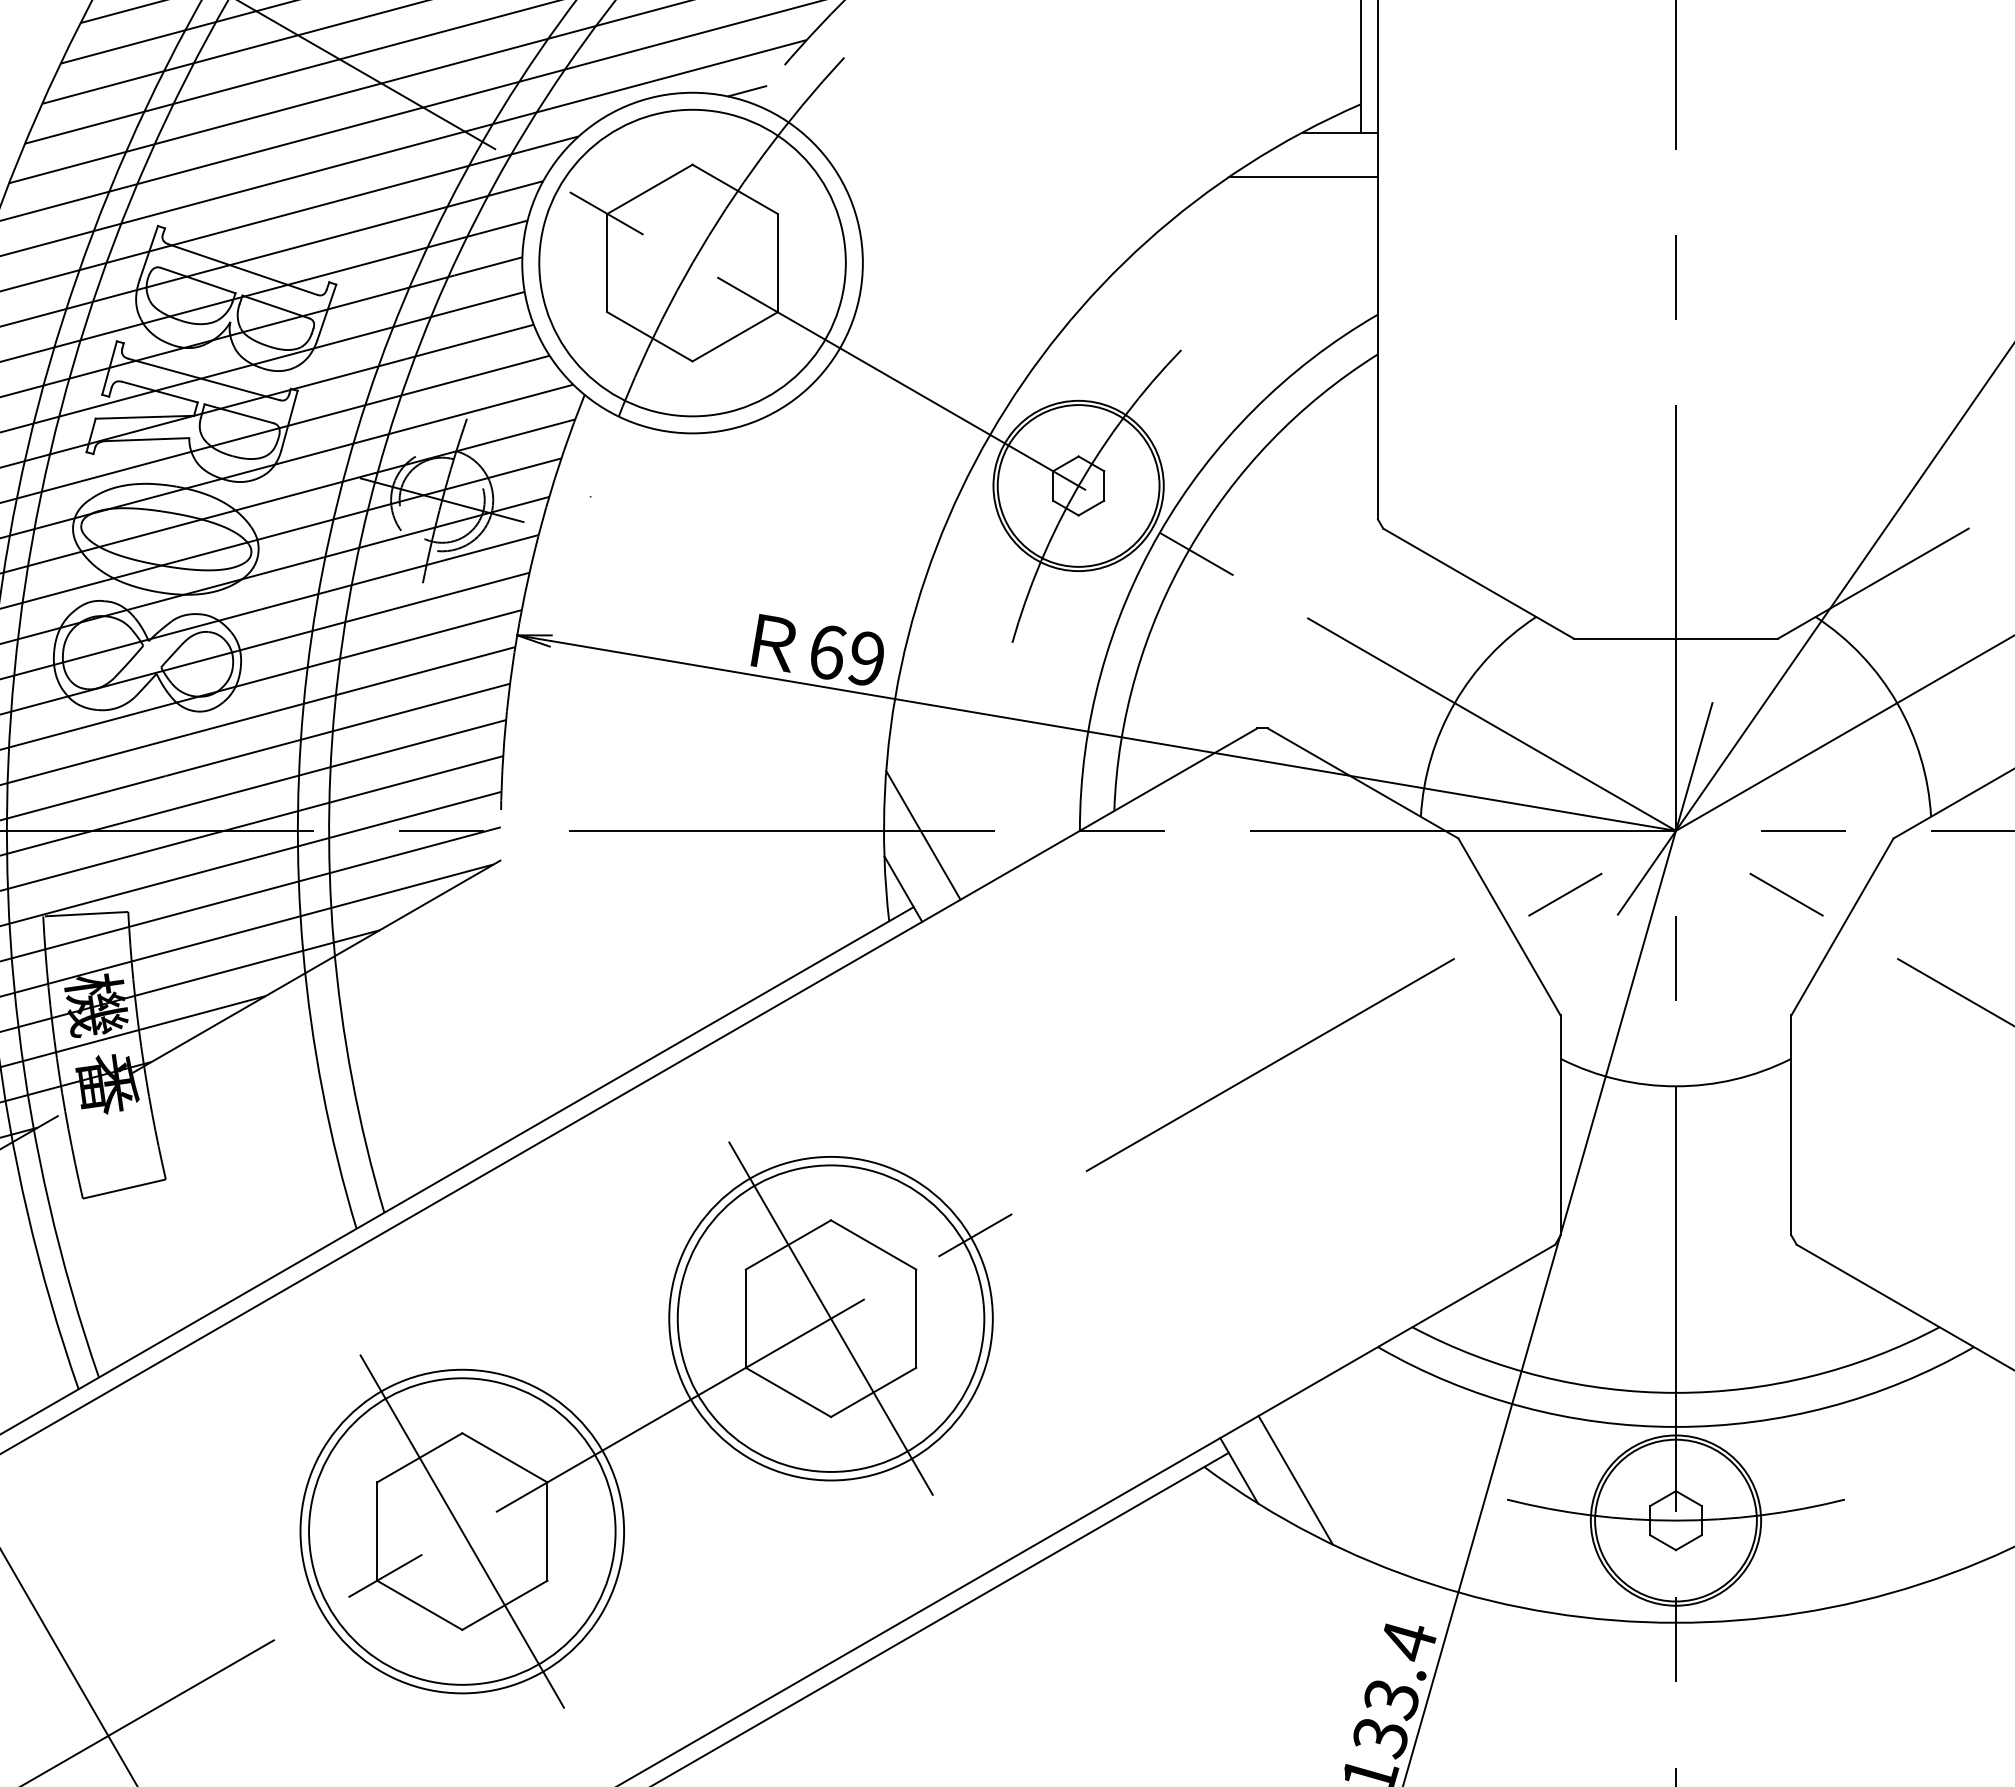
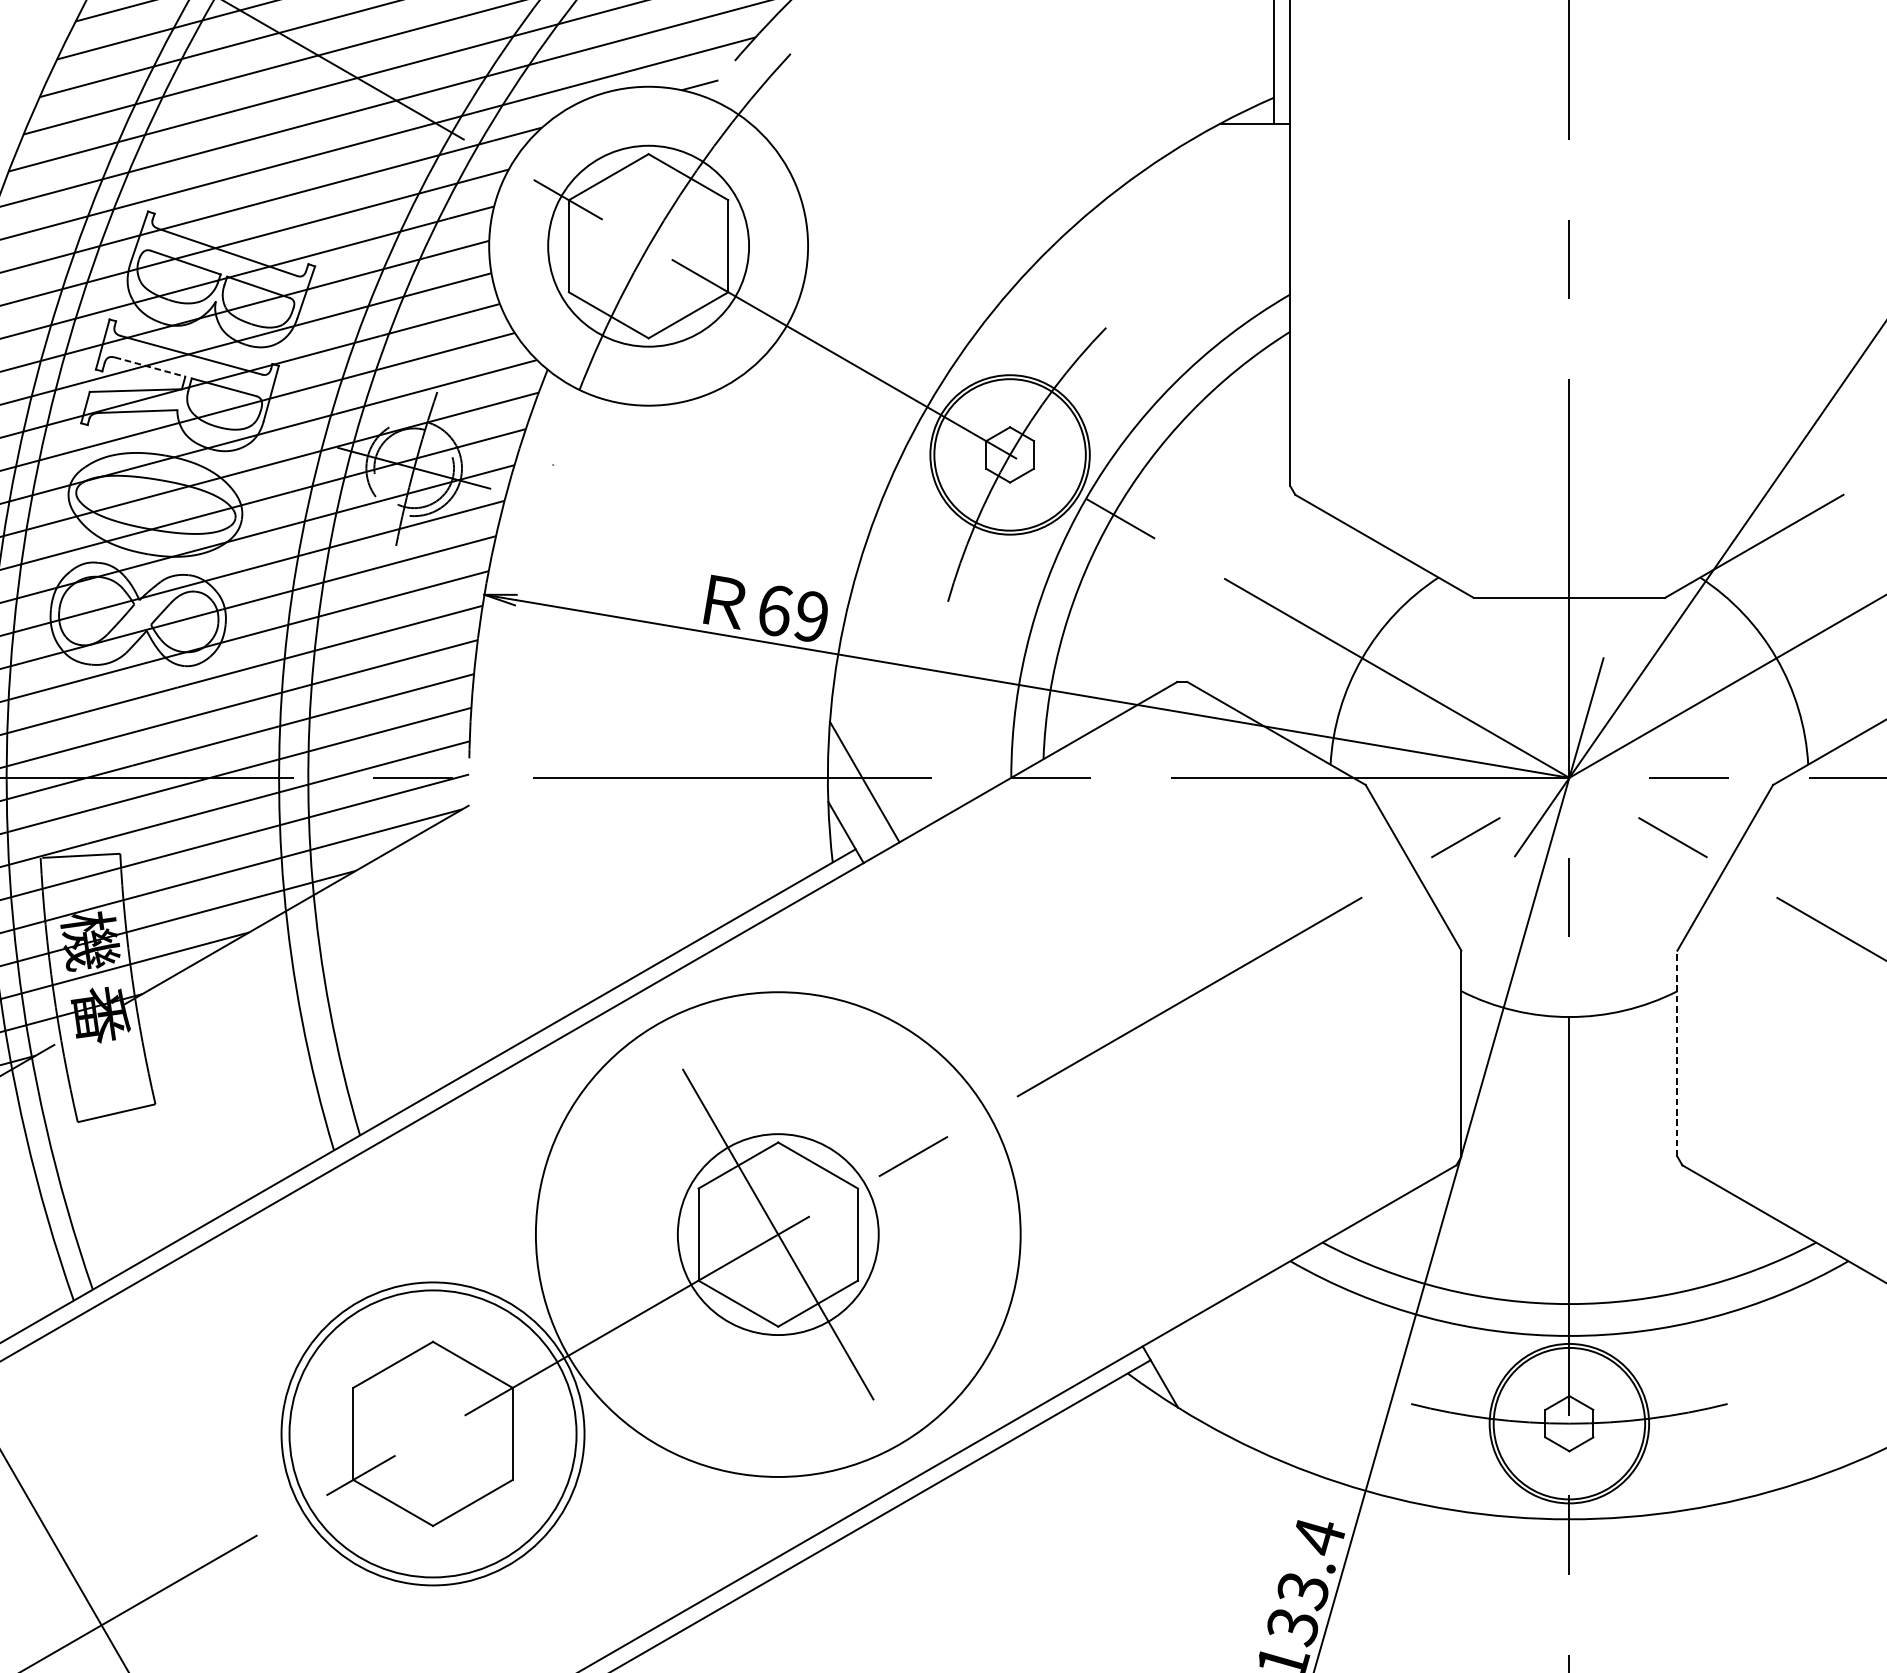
line: (1303, 176) -> (1220, 165), removed
circle: (692, 262) -> (648, 245), size x0.7
line: (160, 392) -> (150, 367), solid -> dashed
line: (1791, 1124) -> (1677, 1052), solid -> dashed
circle: (830, 1318) -> (777, 1234), size x0.7
circle: (830, 1318) -> (777, 1234), size x1.6
line: (1295, 1479) -> (1213, 1385), removed
line: (462, 1531) -> (433, 1433), removed

